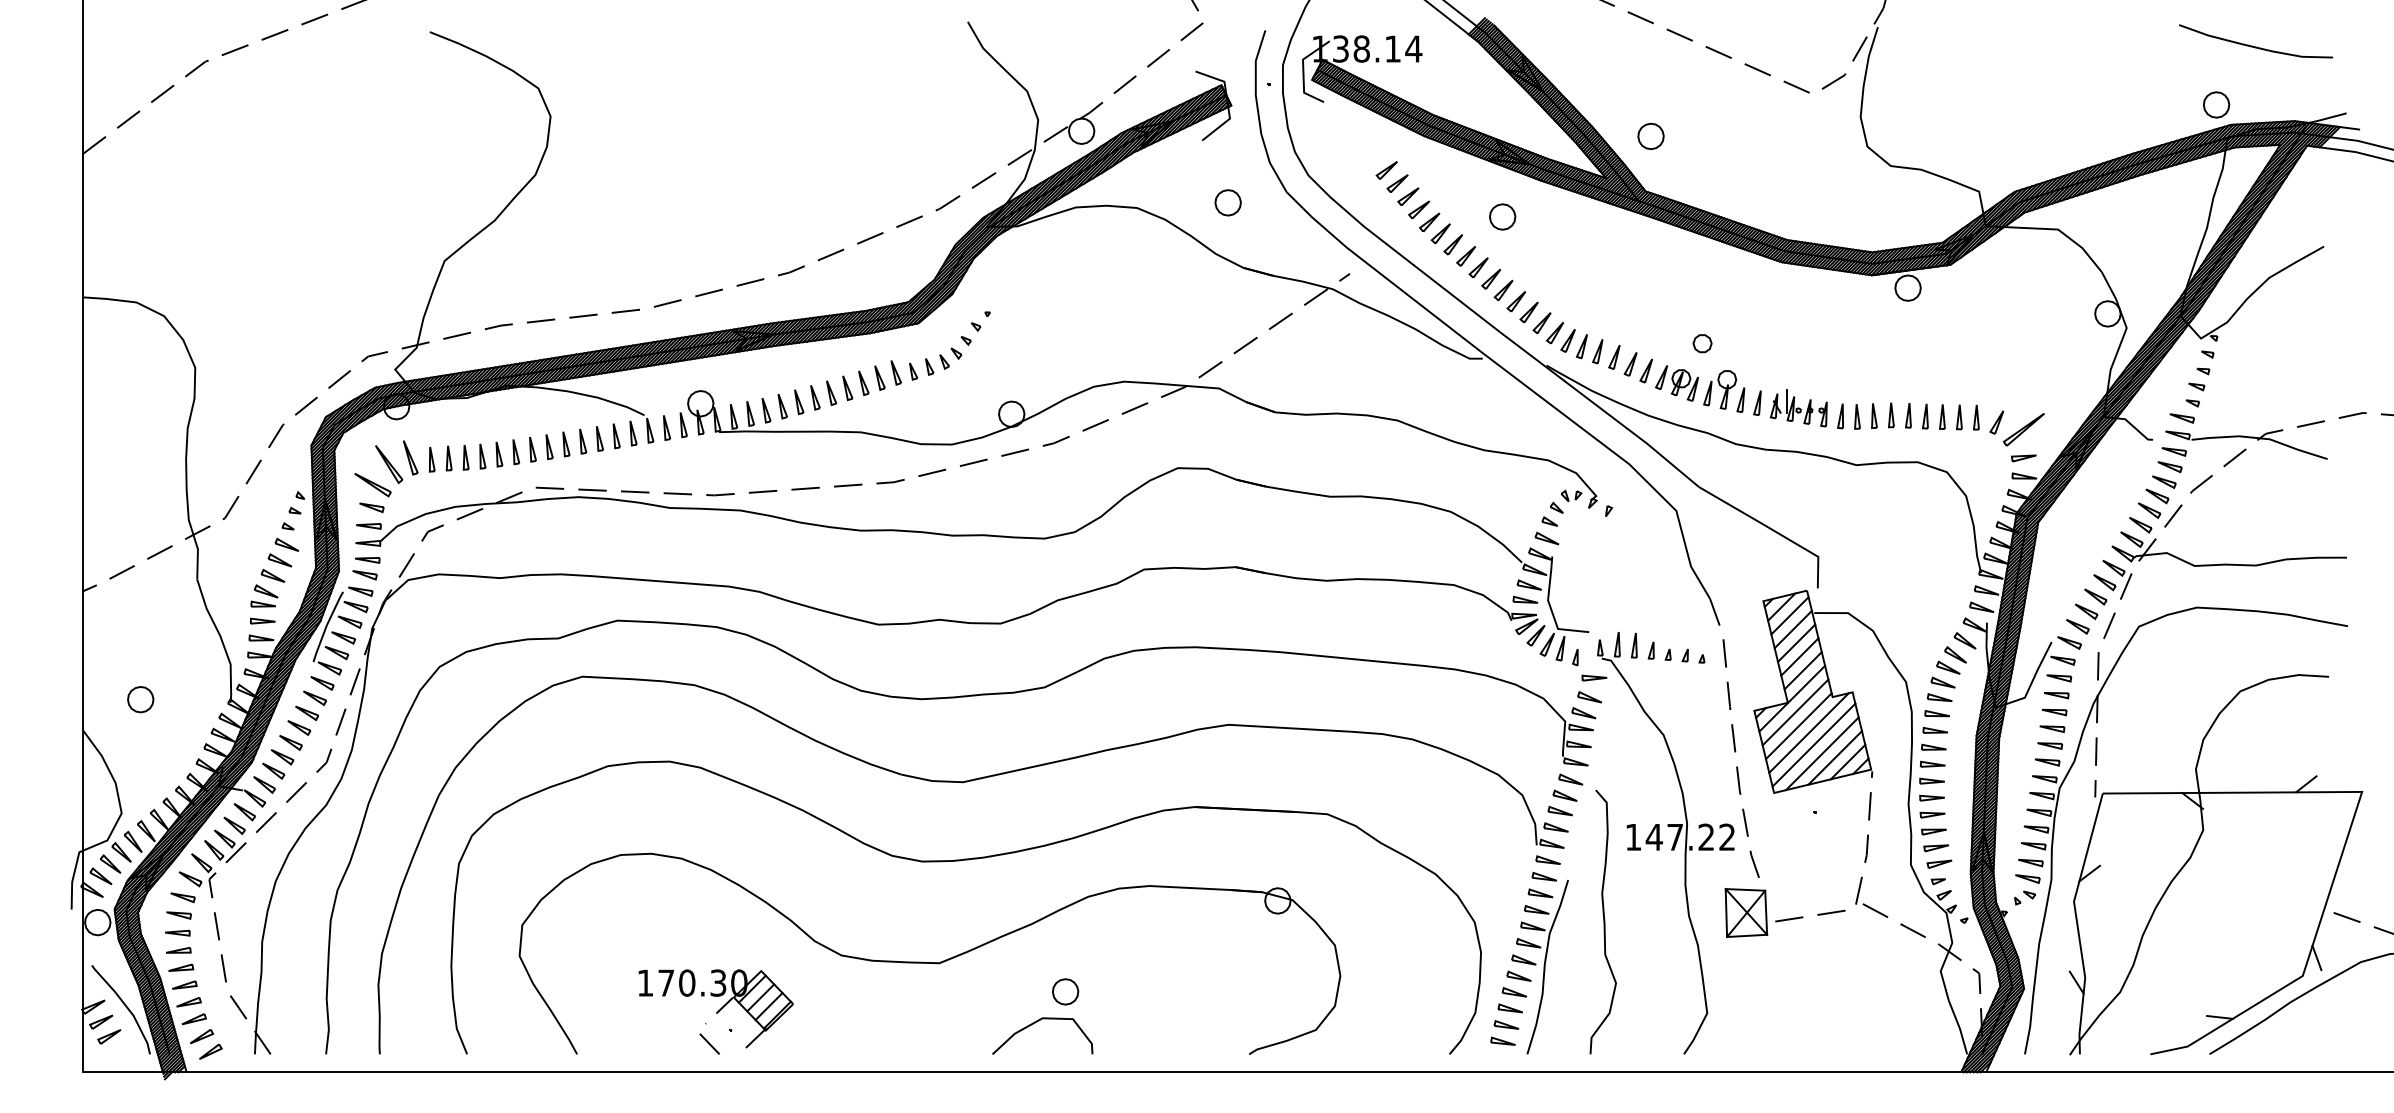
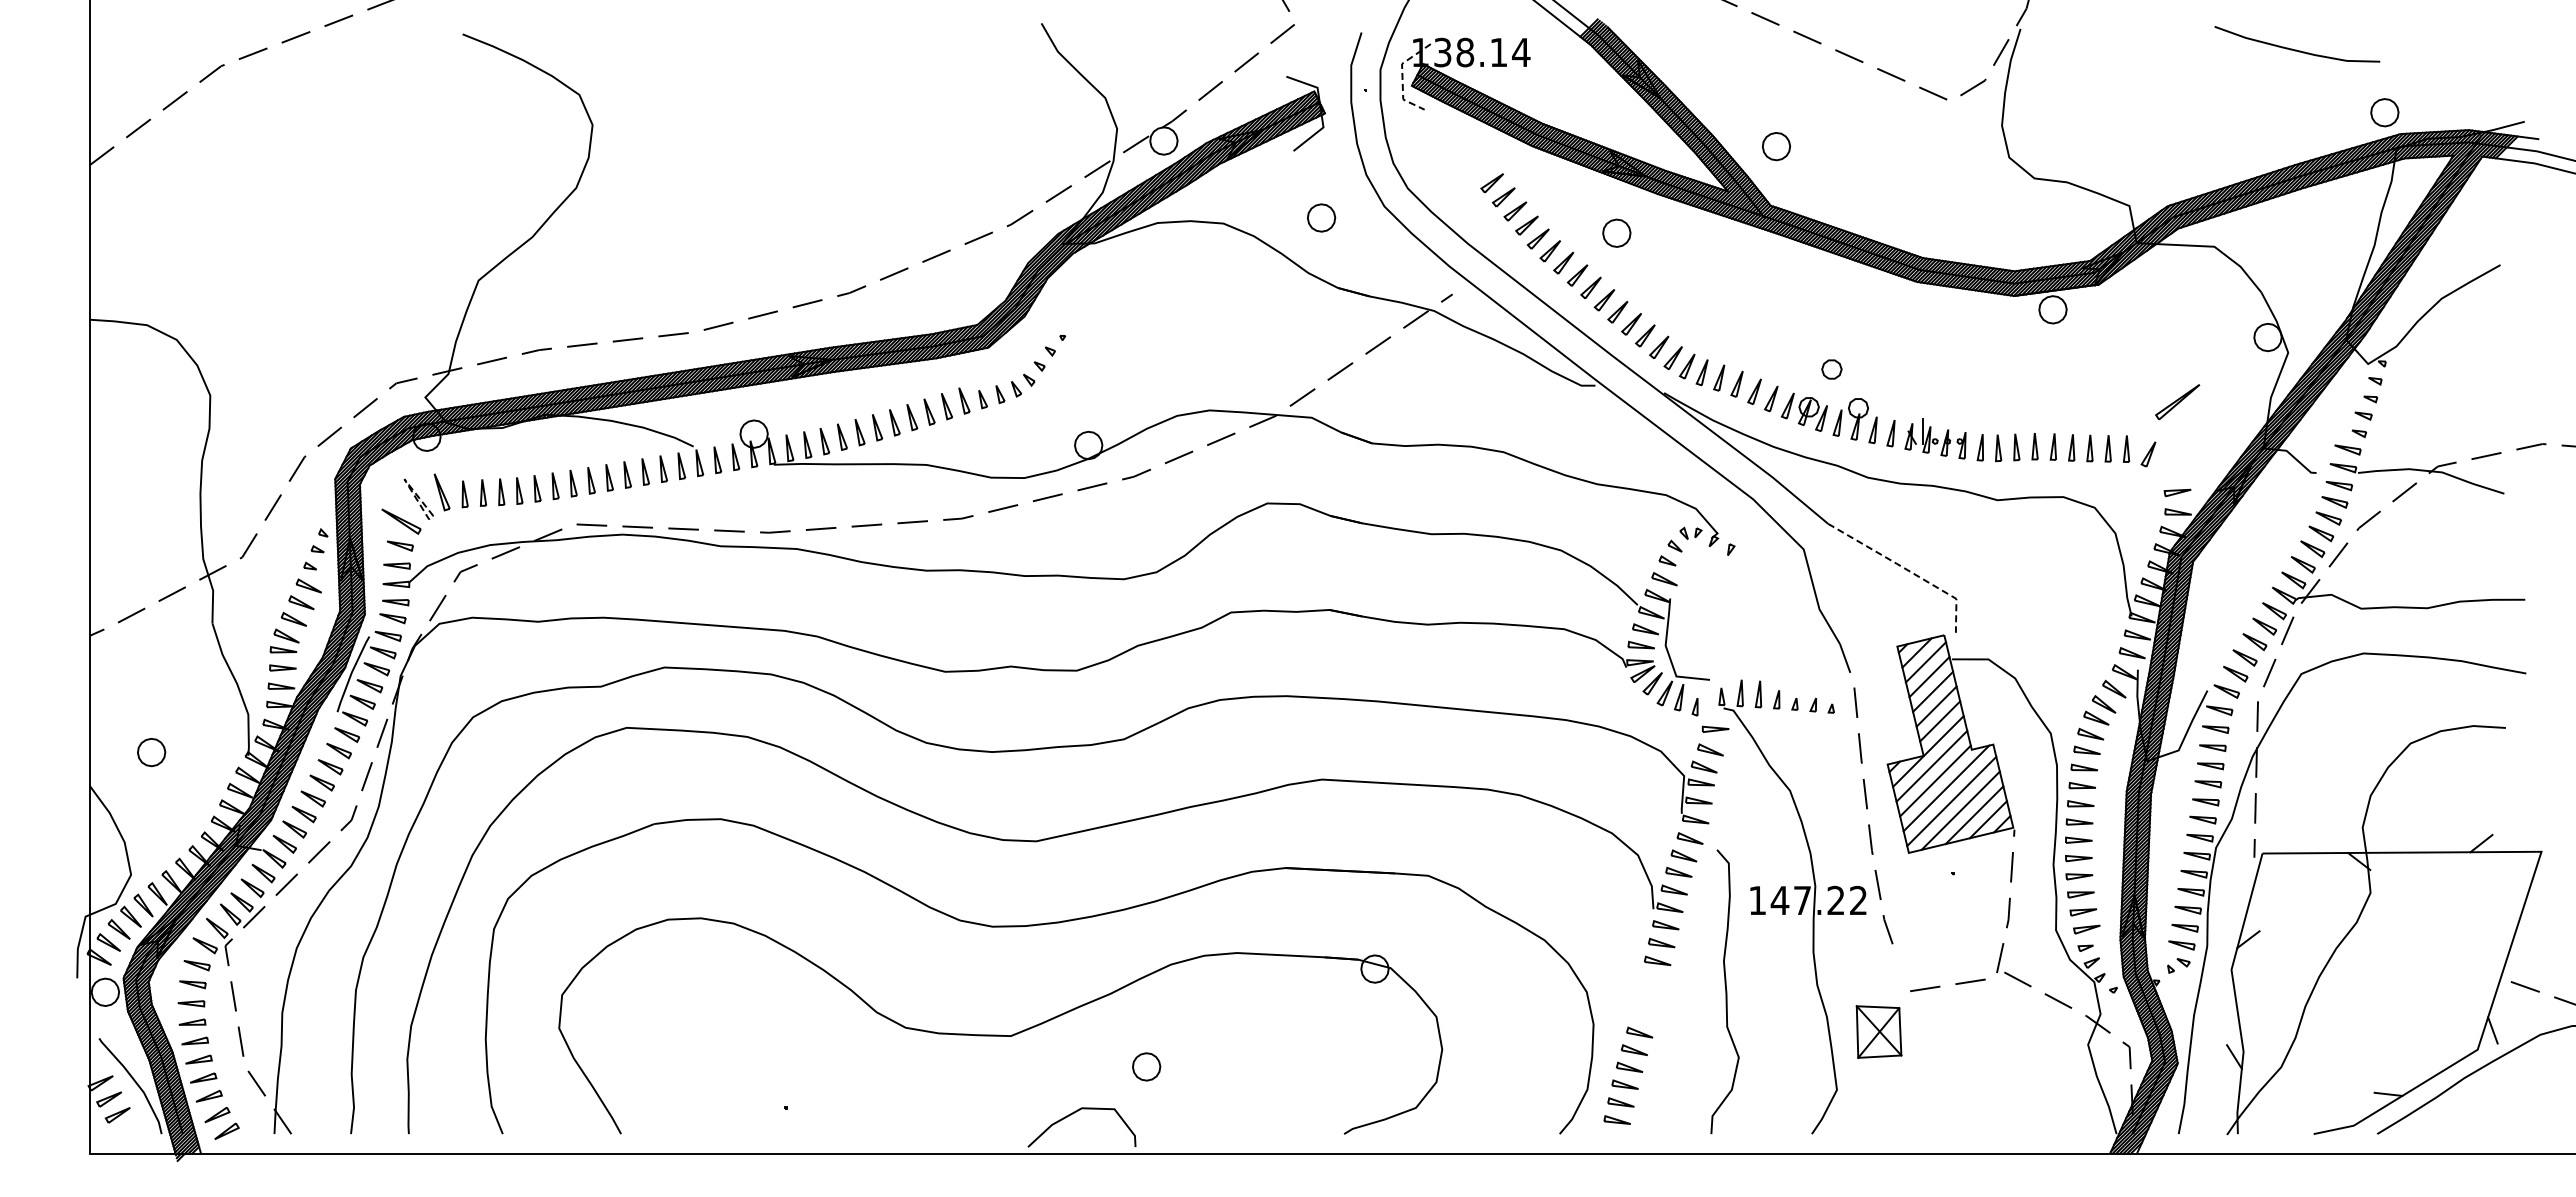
curve: (2255, 46) -> (2296, 49), moved
line: (1303, 71) -> (1402, 76), solid -> dashed
part: (2023, 429) -> (2177, 401), moved
line: (377, 448) -> (406, 482), solid -> dashed
line: (1772, 529) -> (1907, 569), solid -> dashed
part: (1745, 912) -> (1878, 1031), moved
part: (1542, 967) -> (1659, 1040), removed
part: (715, 1011) -> (770, 1088), removed
curve: (1032, 1024) -> (1071, 1115), moved

